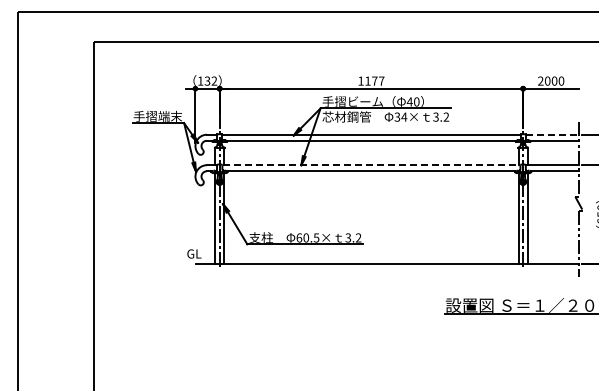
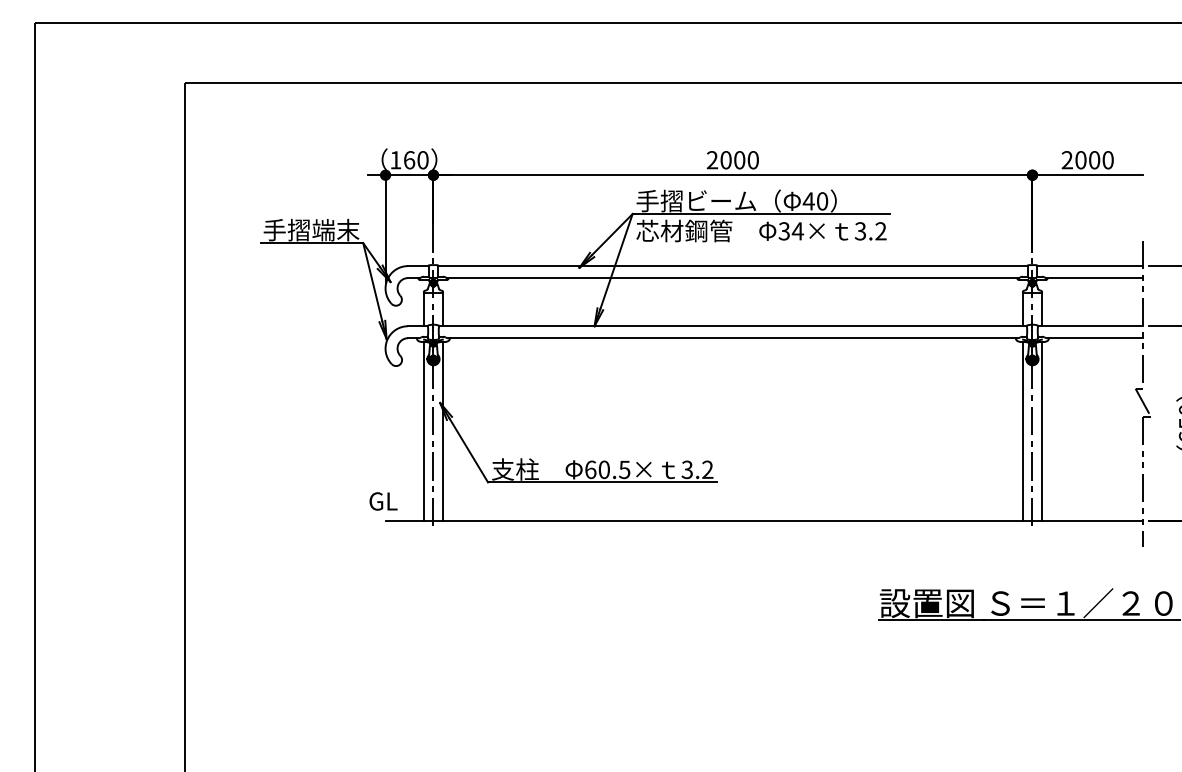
text: (210, 80) -> (415, 158), 132 -> 160
text: (371, 80) -> (733, 158), 1177 -> 2000
line: (552, 134) -> (1090, 265), dashed -> solid
line: (371, 165) -> (733, 326), dashed -> solid

